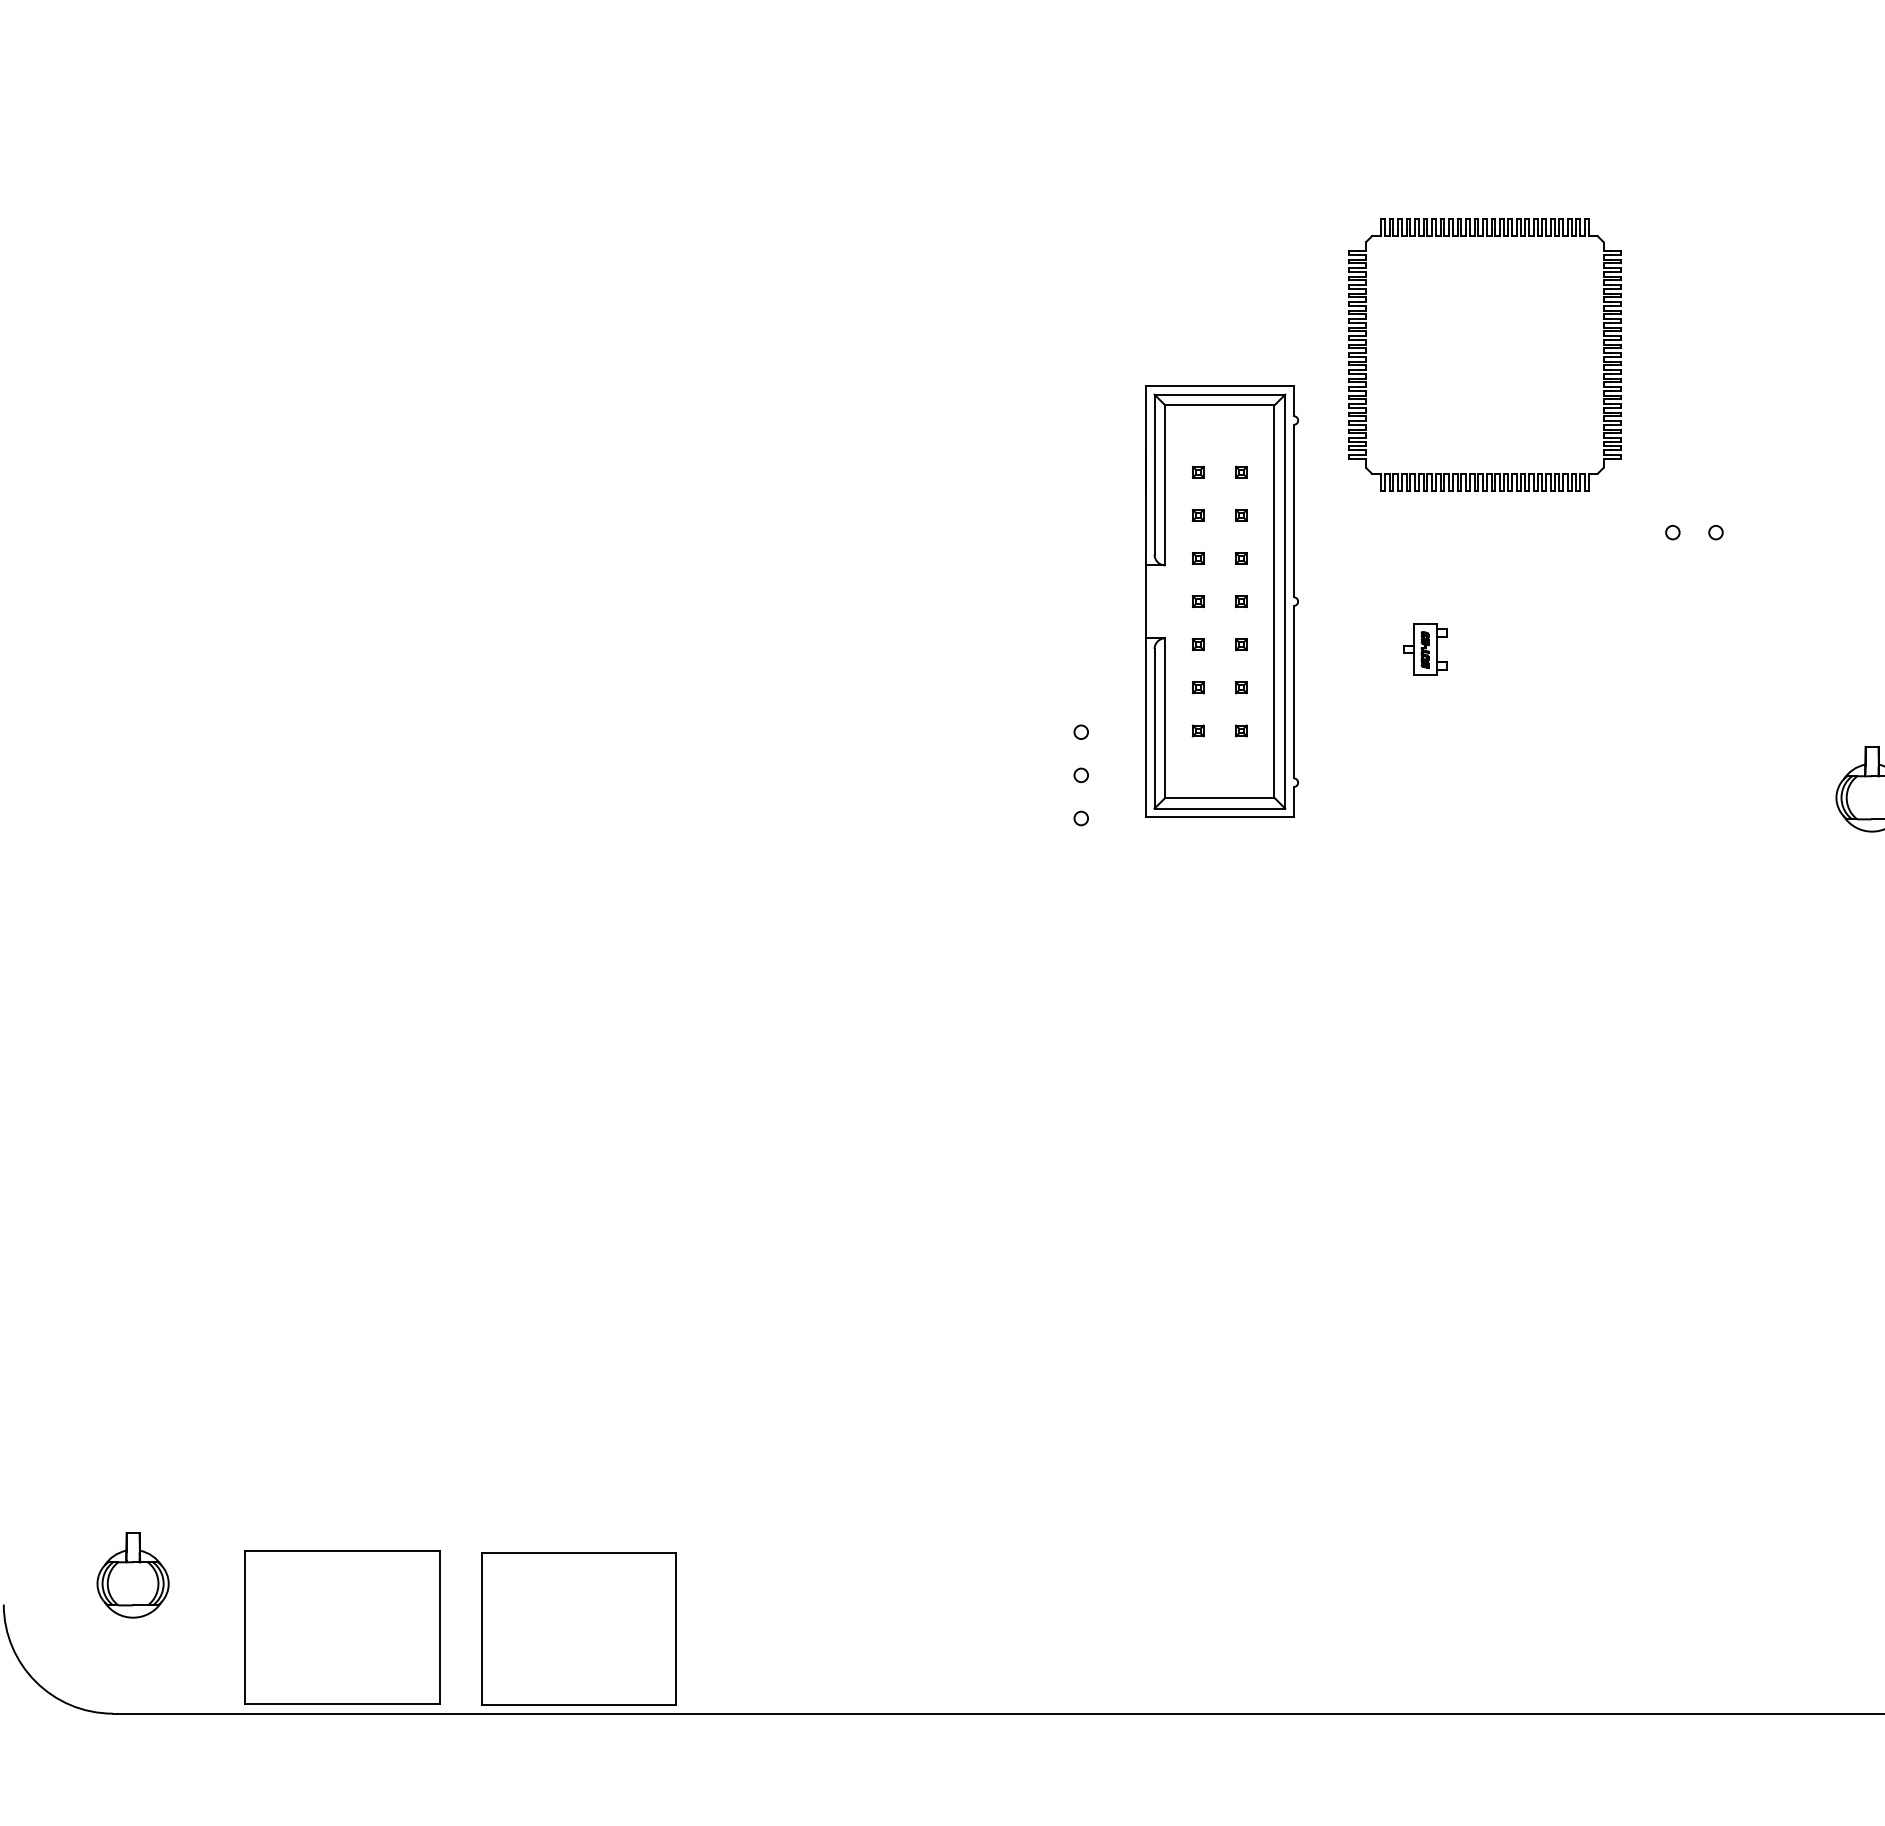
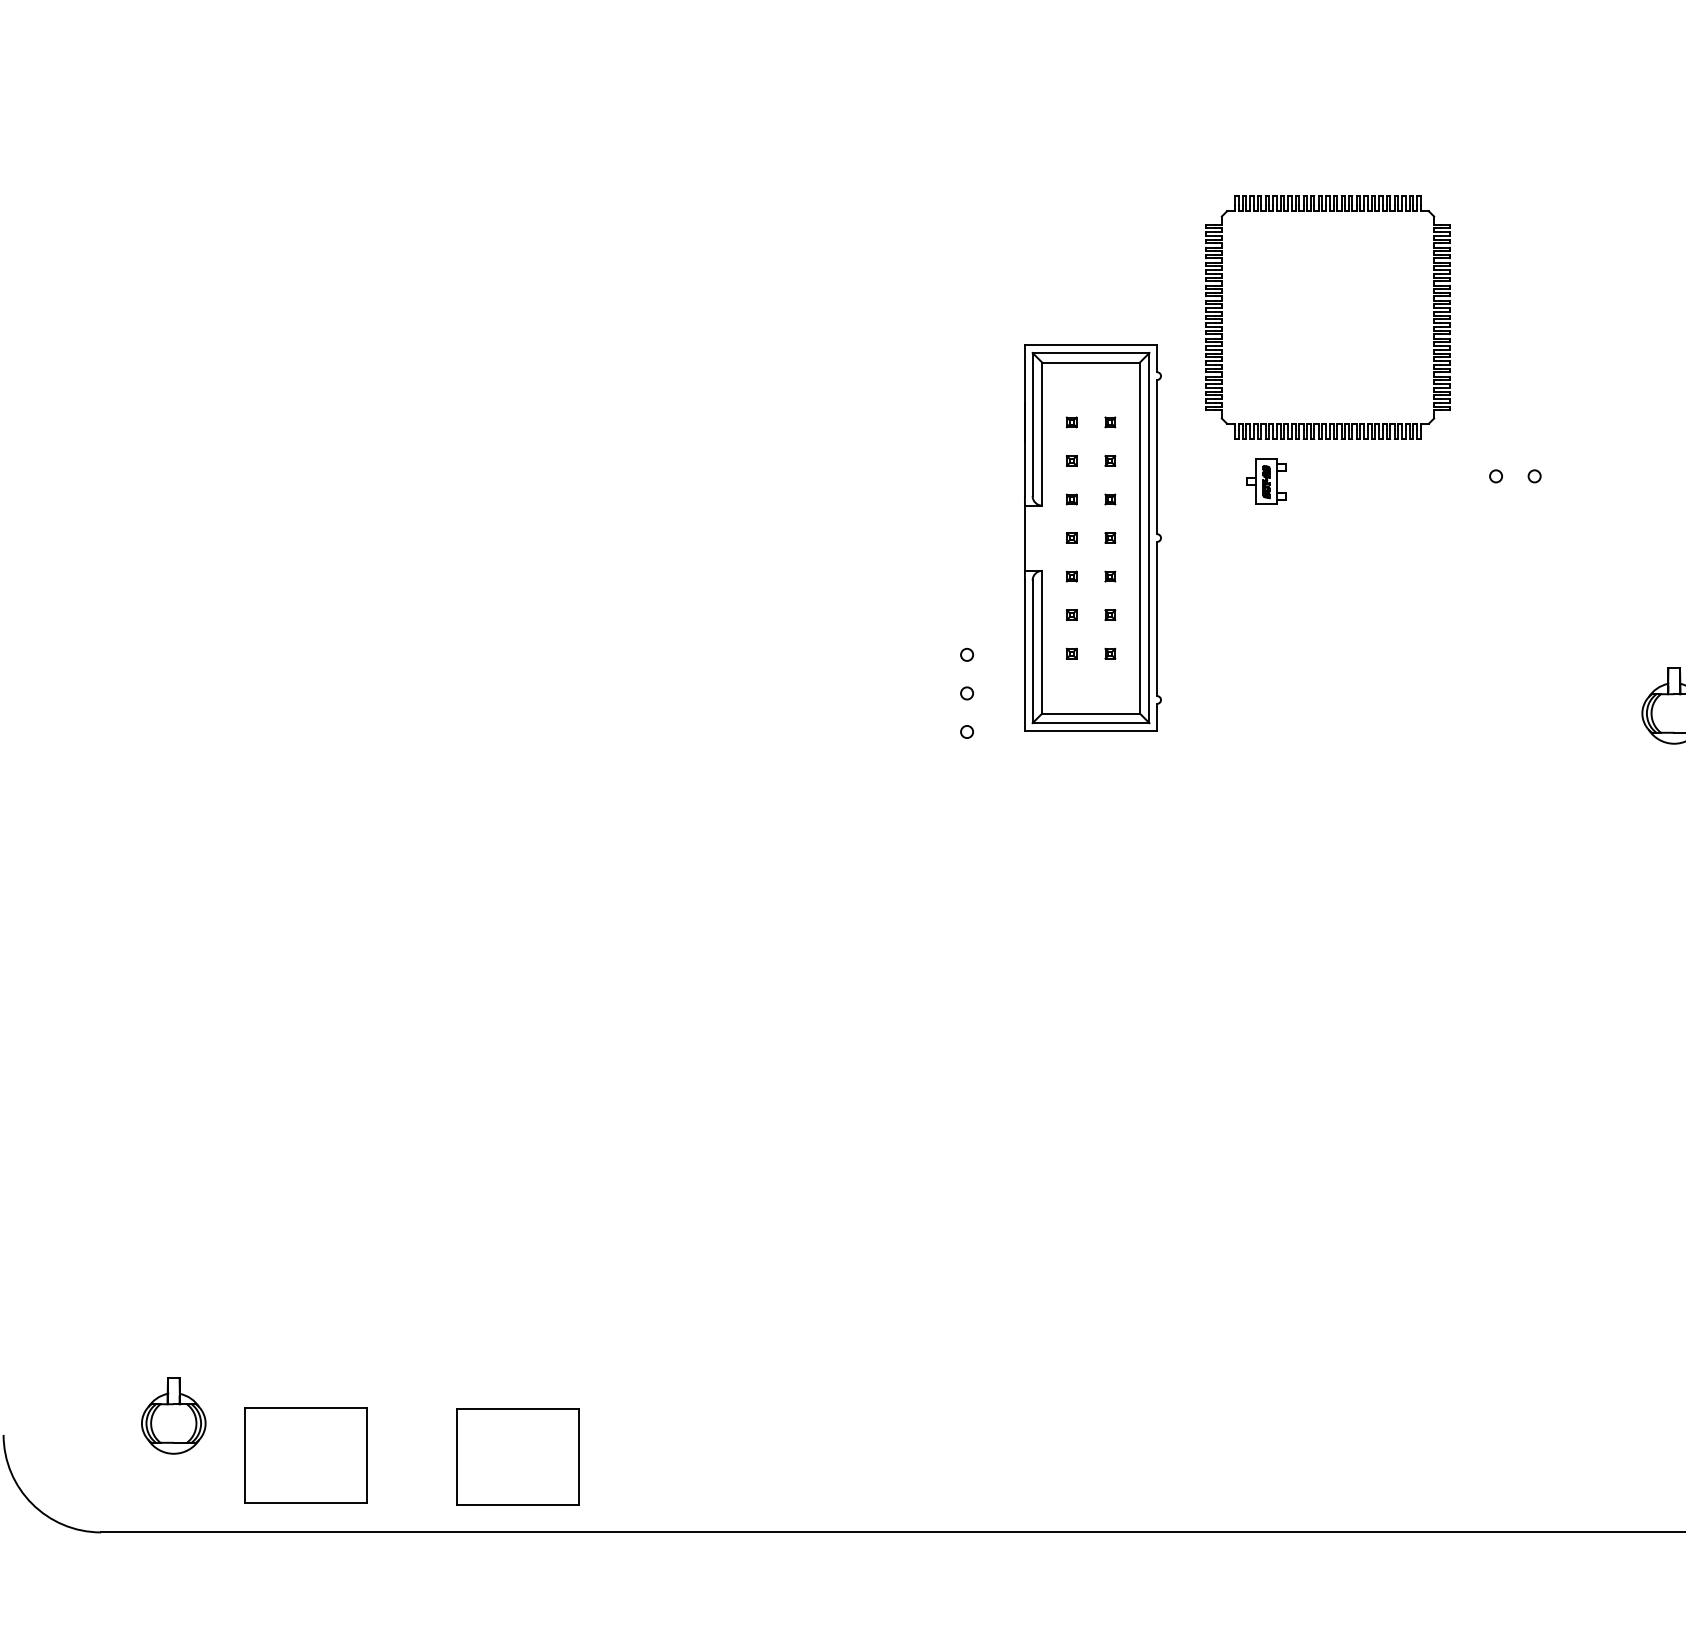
part: (1425, 649) -> (1266, 481), moved
part: (132, 1575) -> (173, 1416), moved
part: (342, 1627) -> (306, 1455), size x0.7
part: (578, 1628) -> (517, 1456), size x0.7

